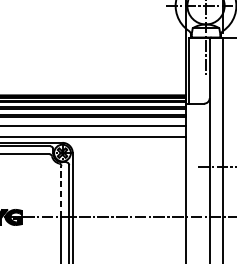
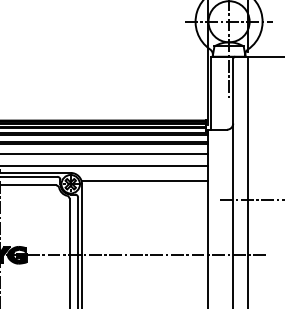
line: (129, 150) -> (144, 181), added
line: (61, 191) -> (69, 226), dashed -> solid

